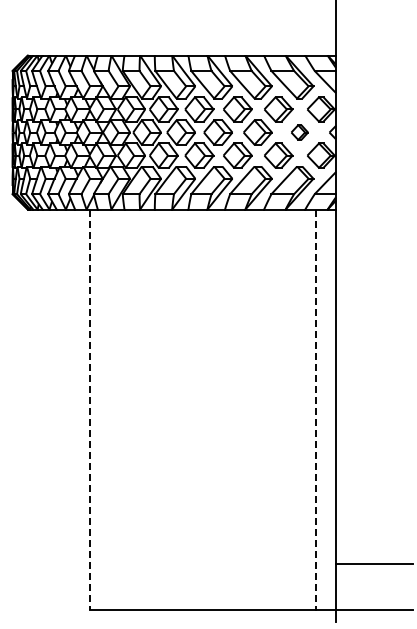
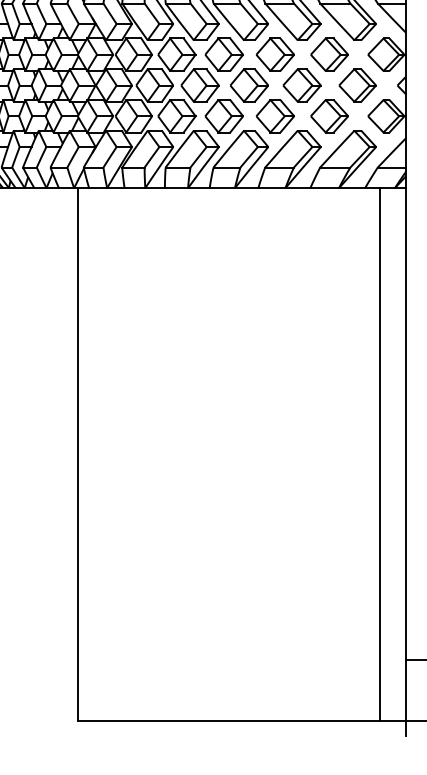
part: (299, 132) -> (357, 85), size x1.67
line: (89, 410) -> (77, 455), dashed -> solid
line: (316, 410) -> (380, 455), dashed -> solid

